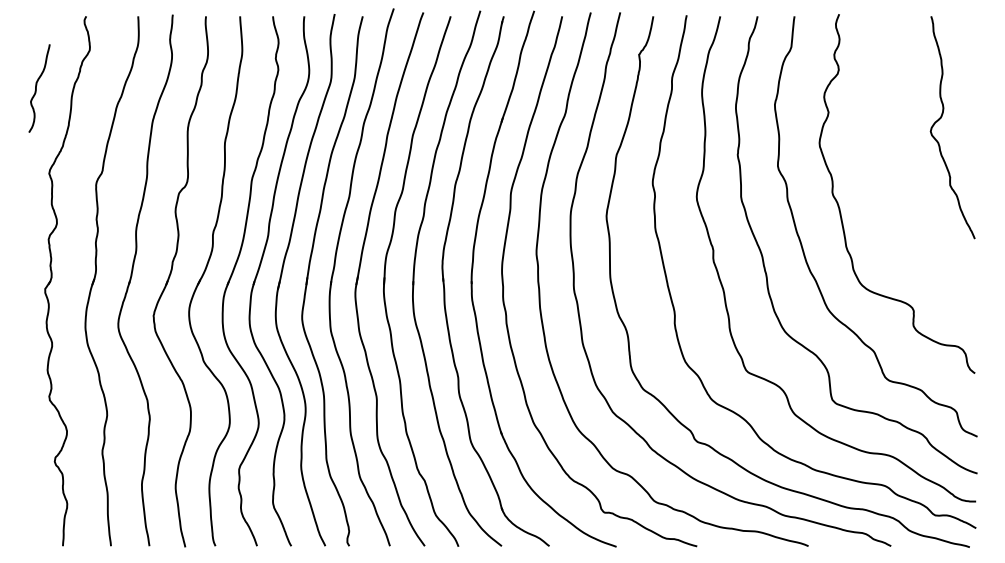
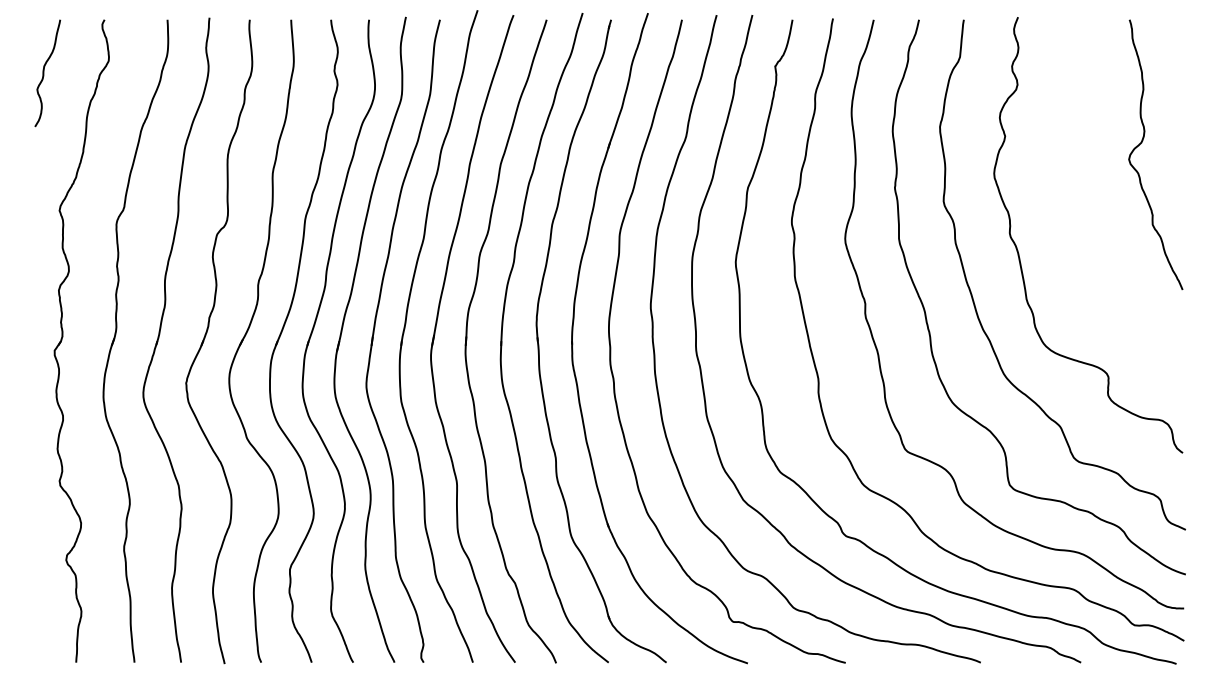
curve: (36, 88) -> (44, 73), moved

